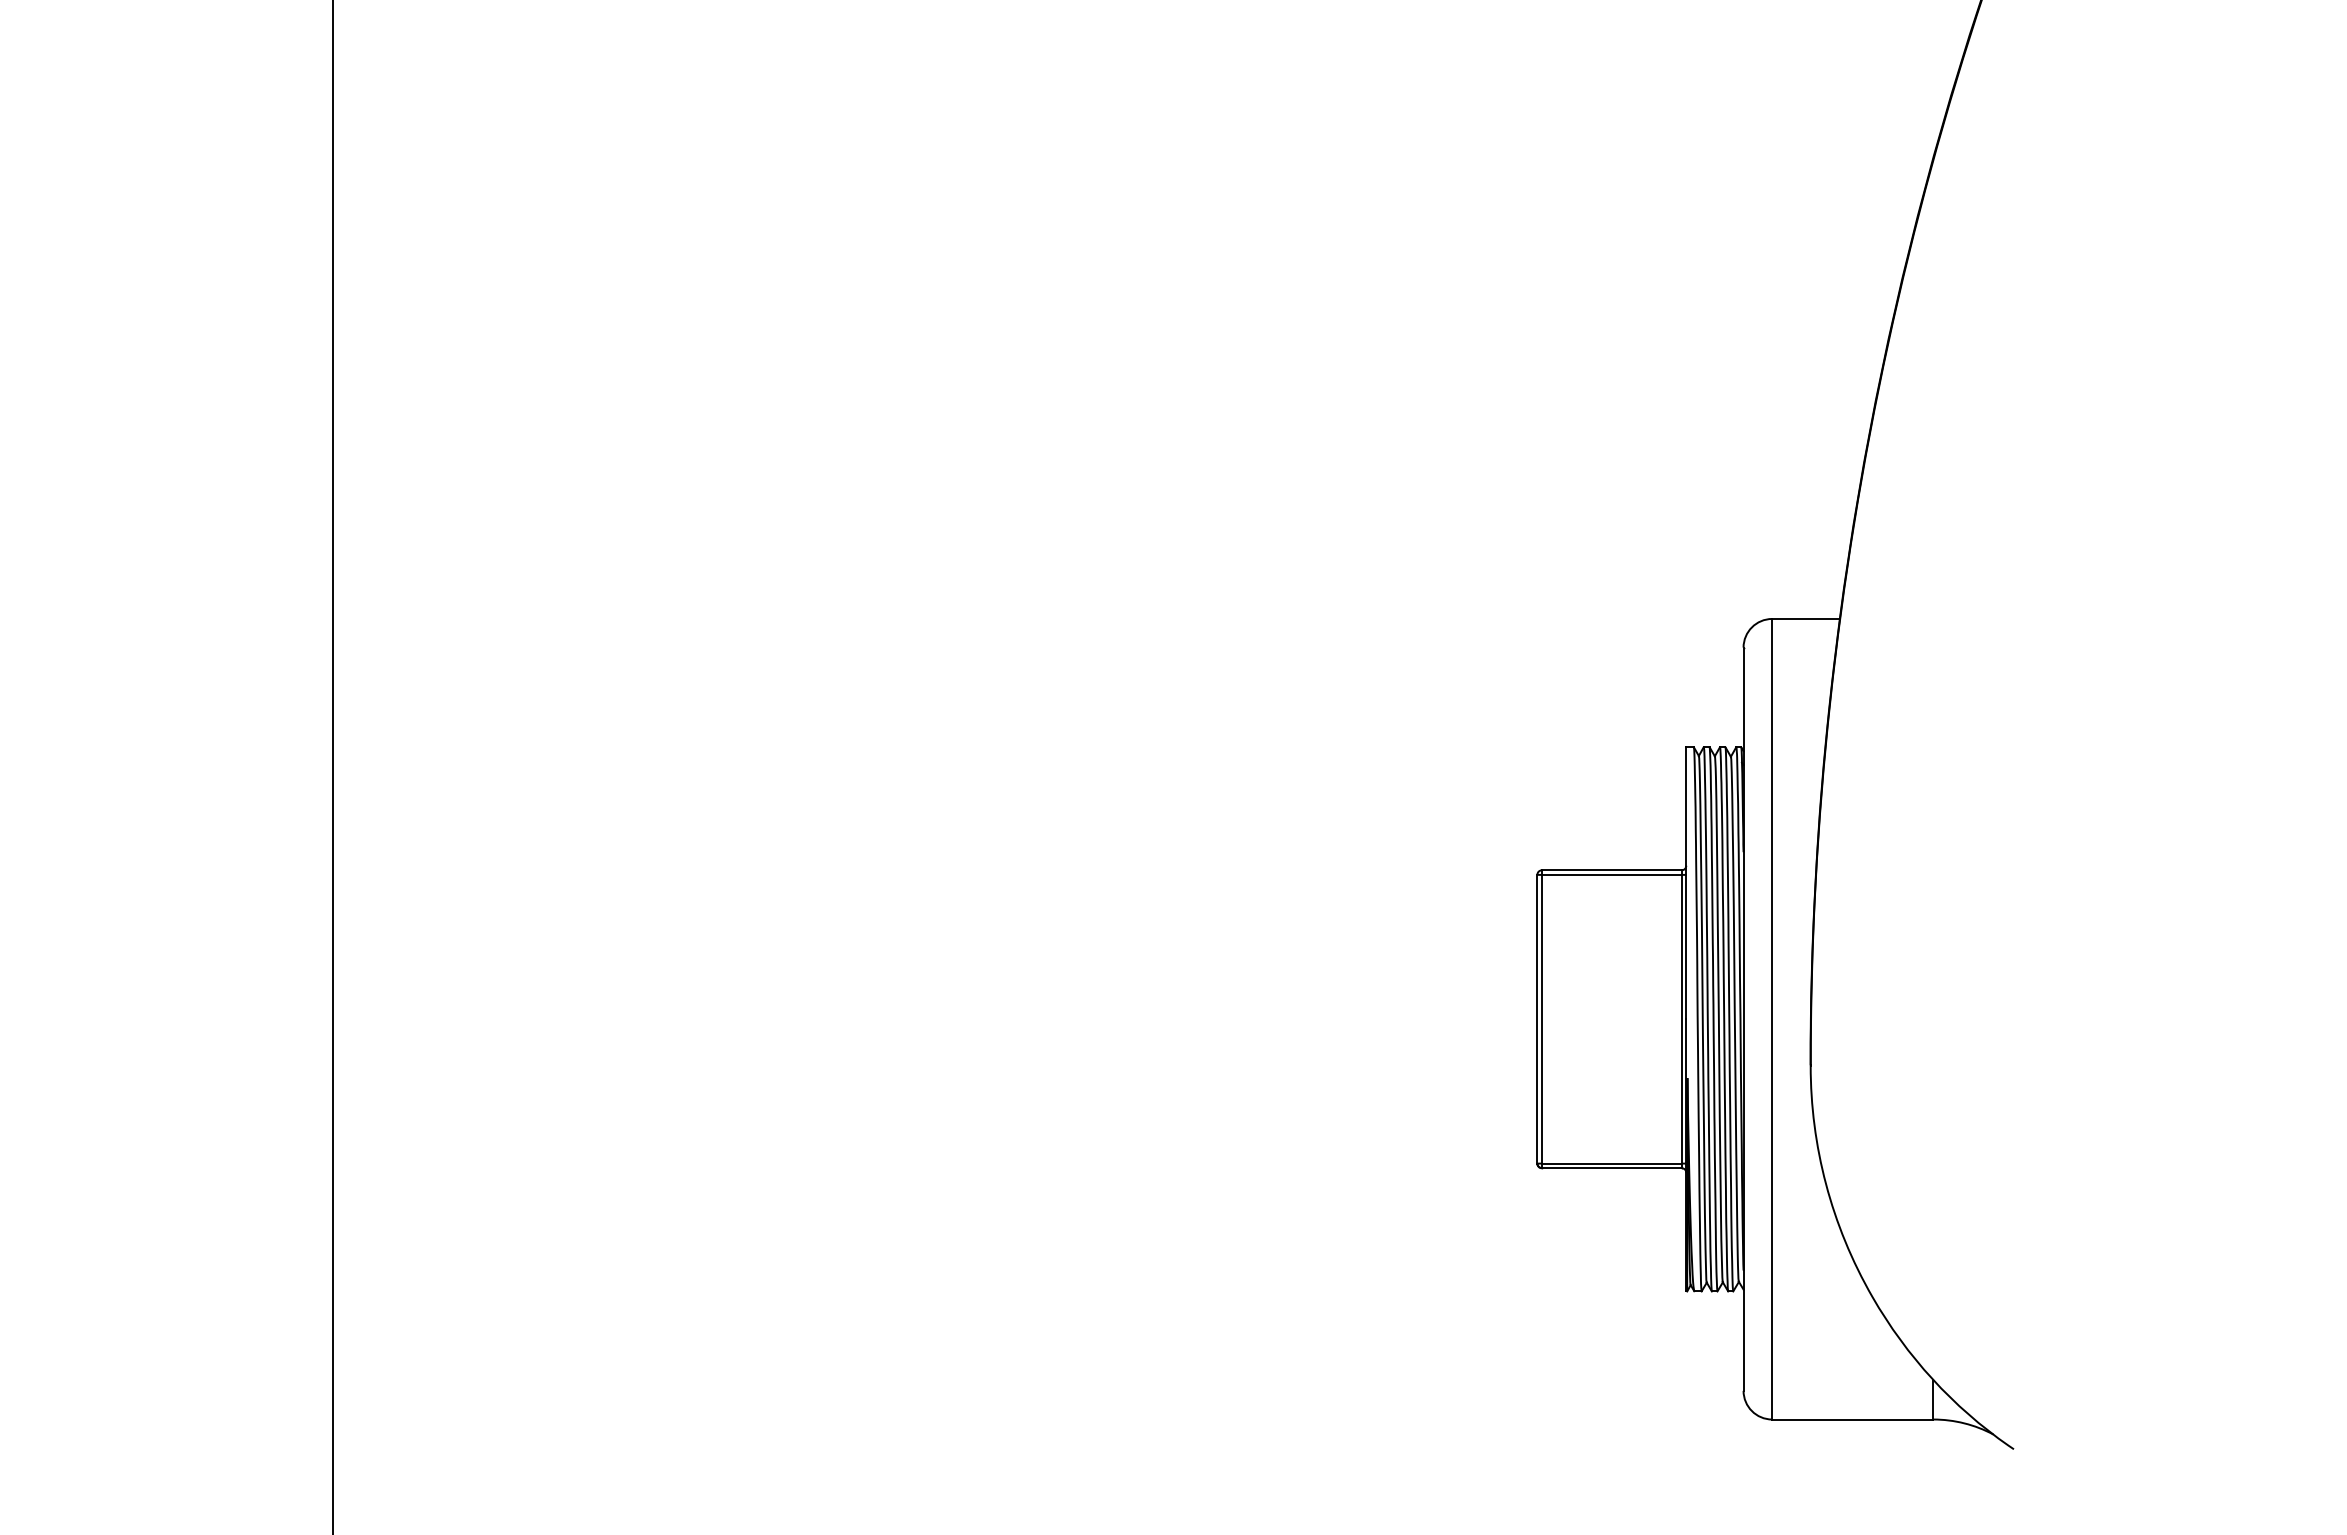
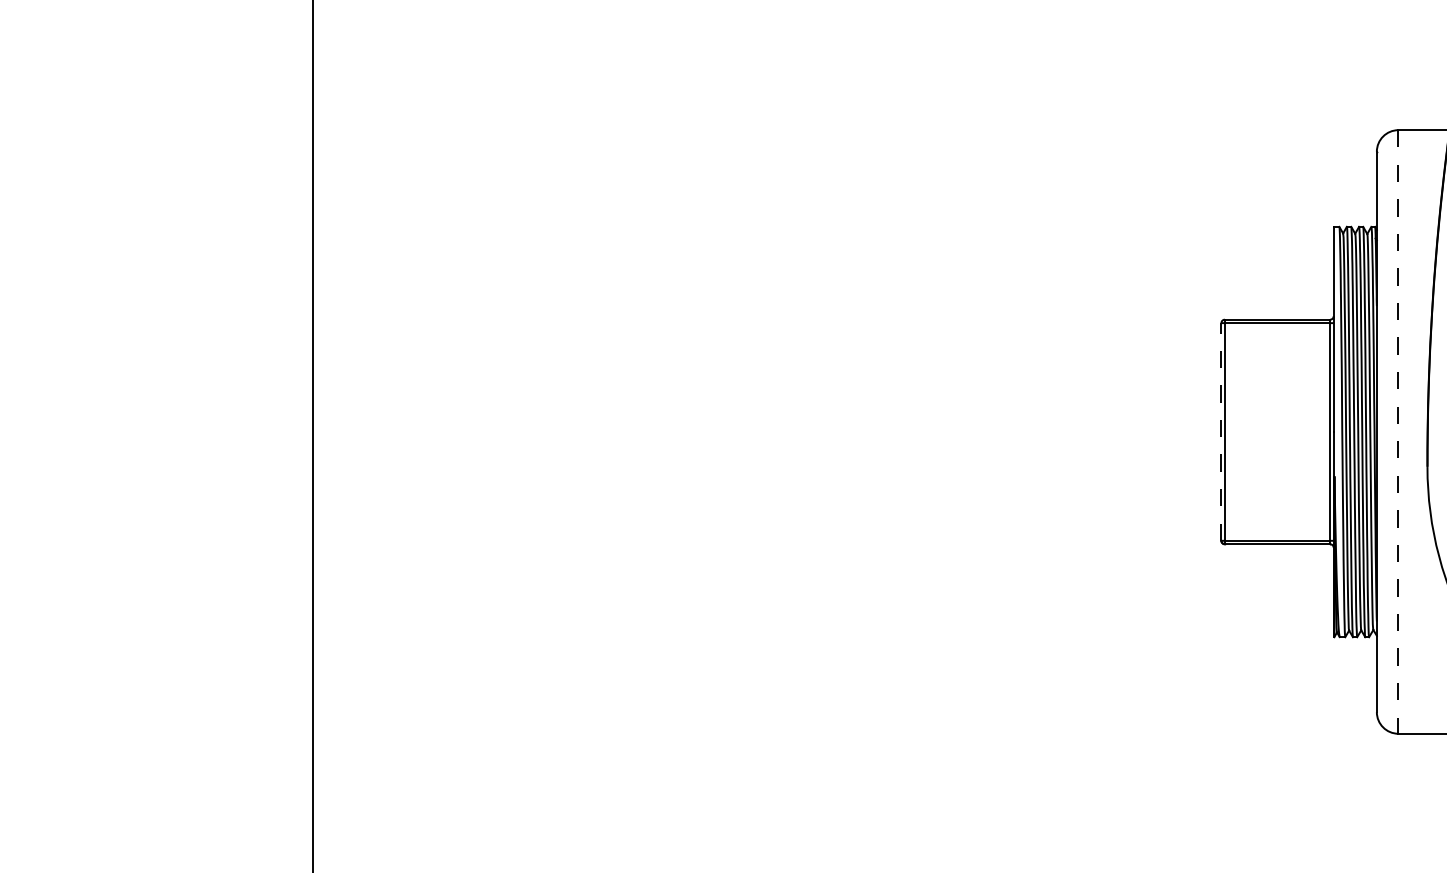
line: (1537, 1018) -> (1221, 431), solid -> dashed
line: (1772, 1019) -> (1398, 432), solid -> dashed

